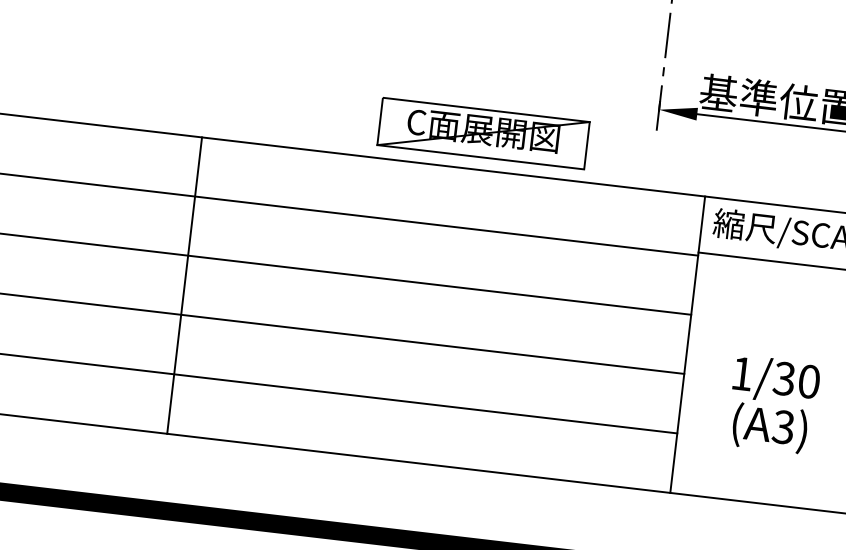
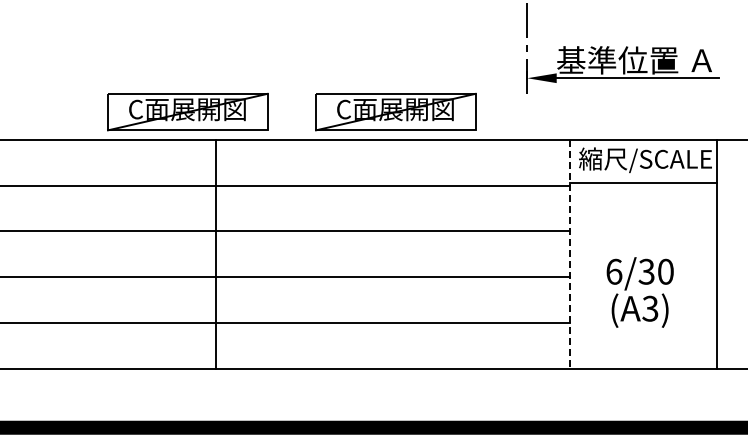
part: (213, 101) -> (187, 111), added
line: (184, 285) -> (215, 254), moved
line: (688, 346) -> (570, 255), solid -> dashed
text: (742, 373) -> (614, 271), 1/30 -> 6/30

